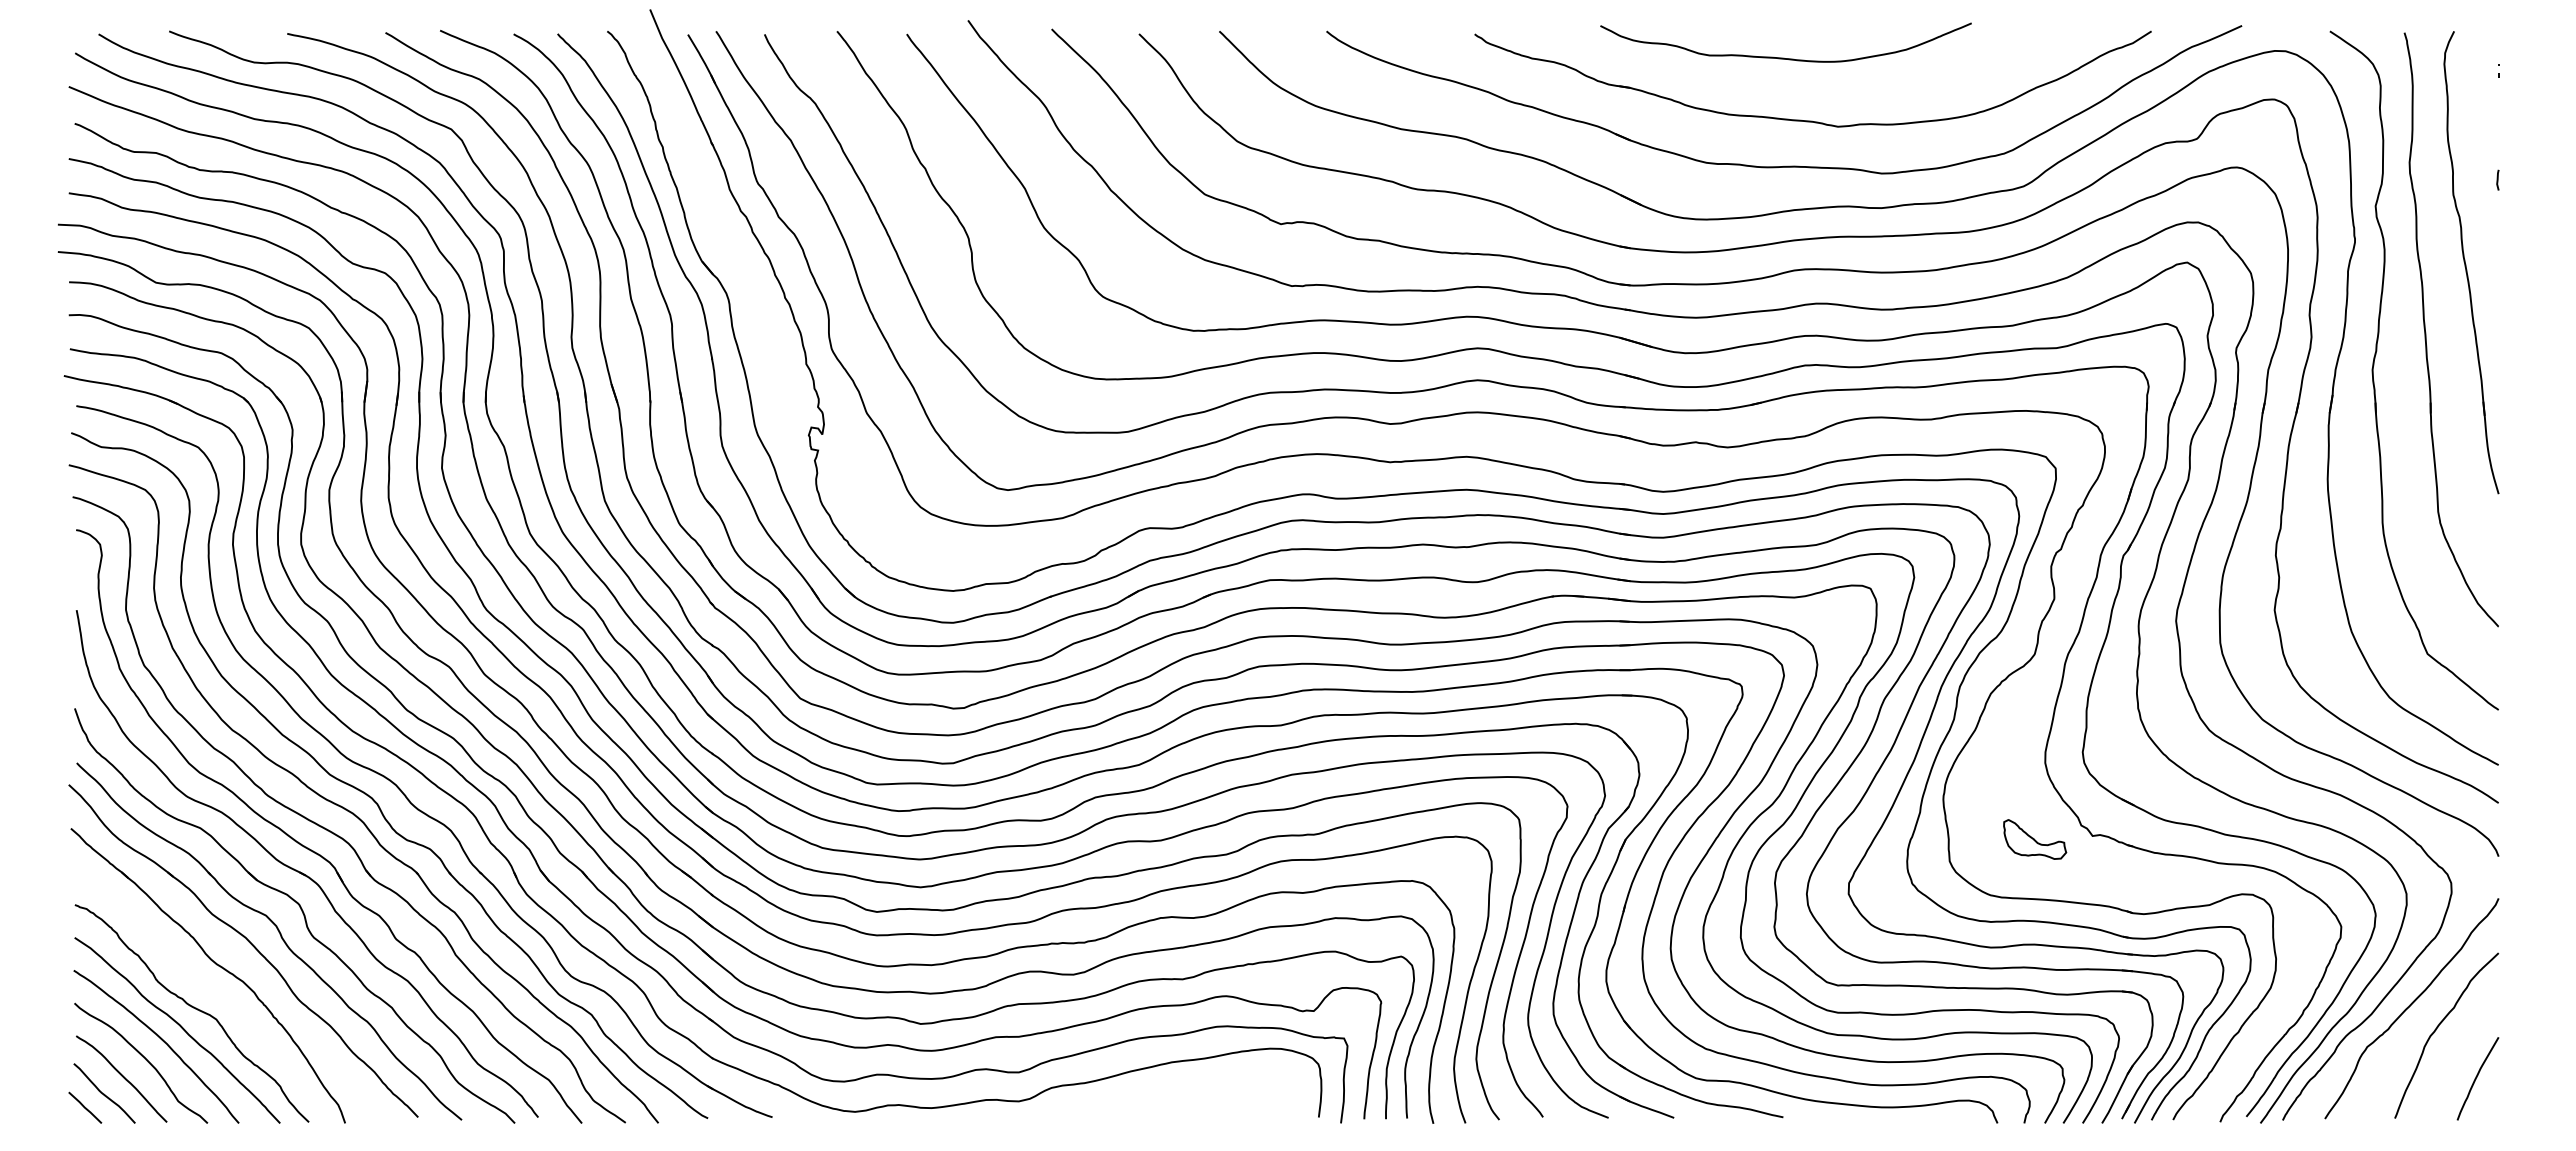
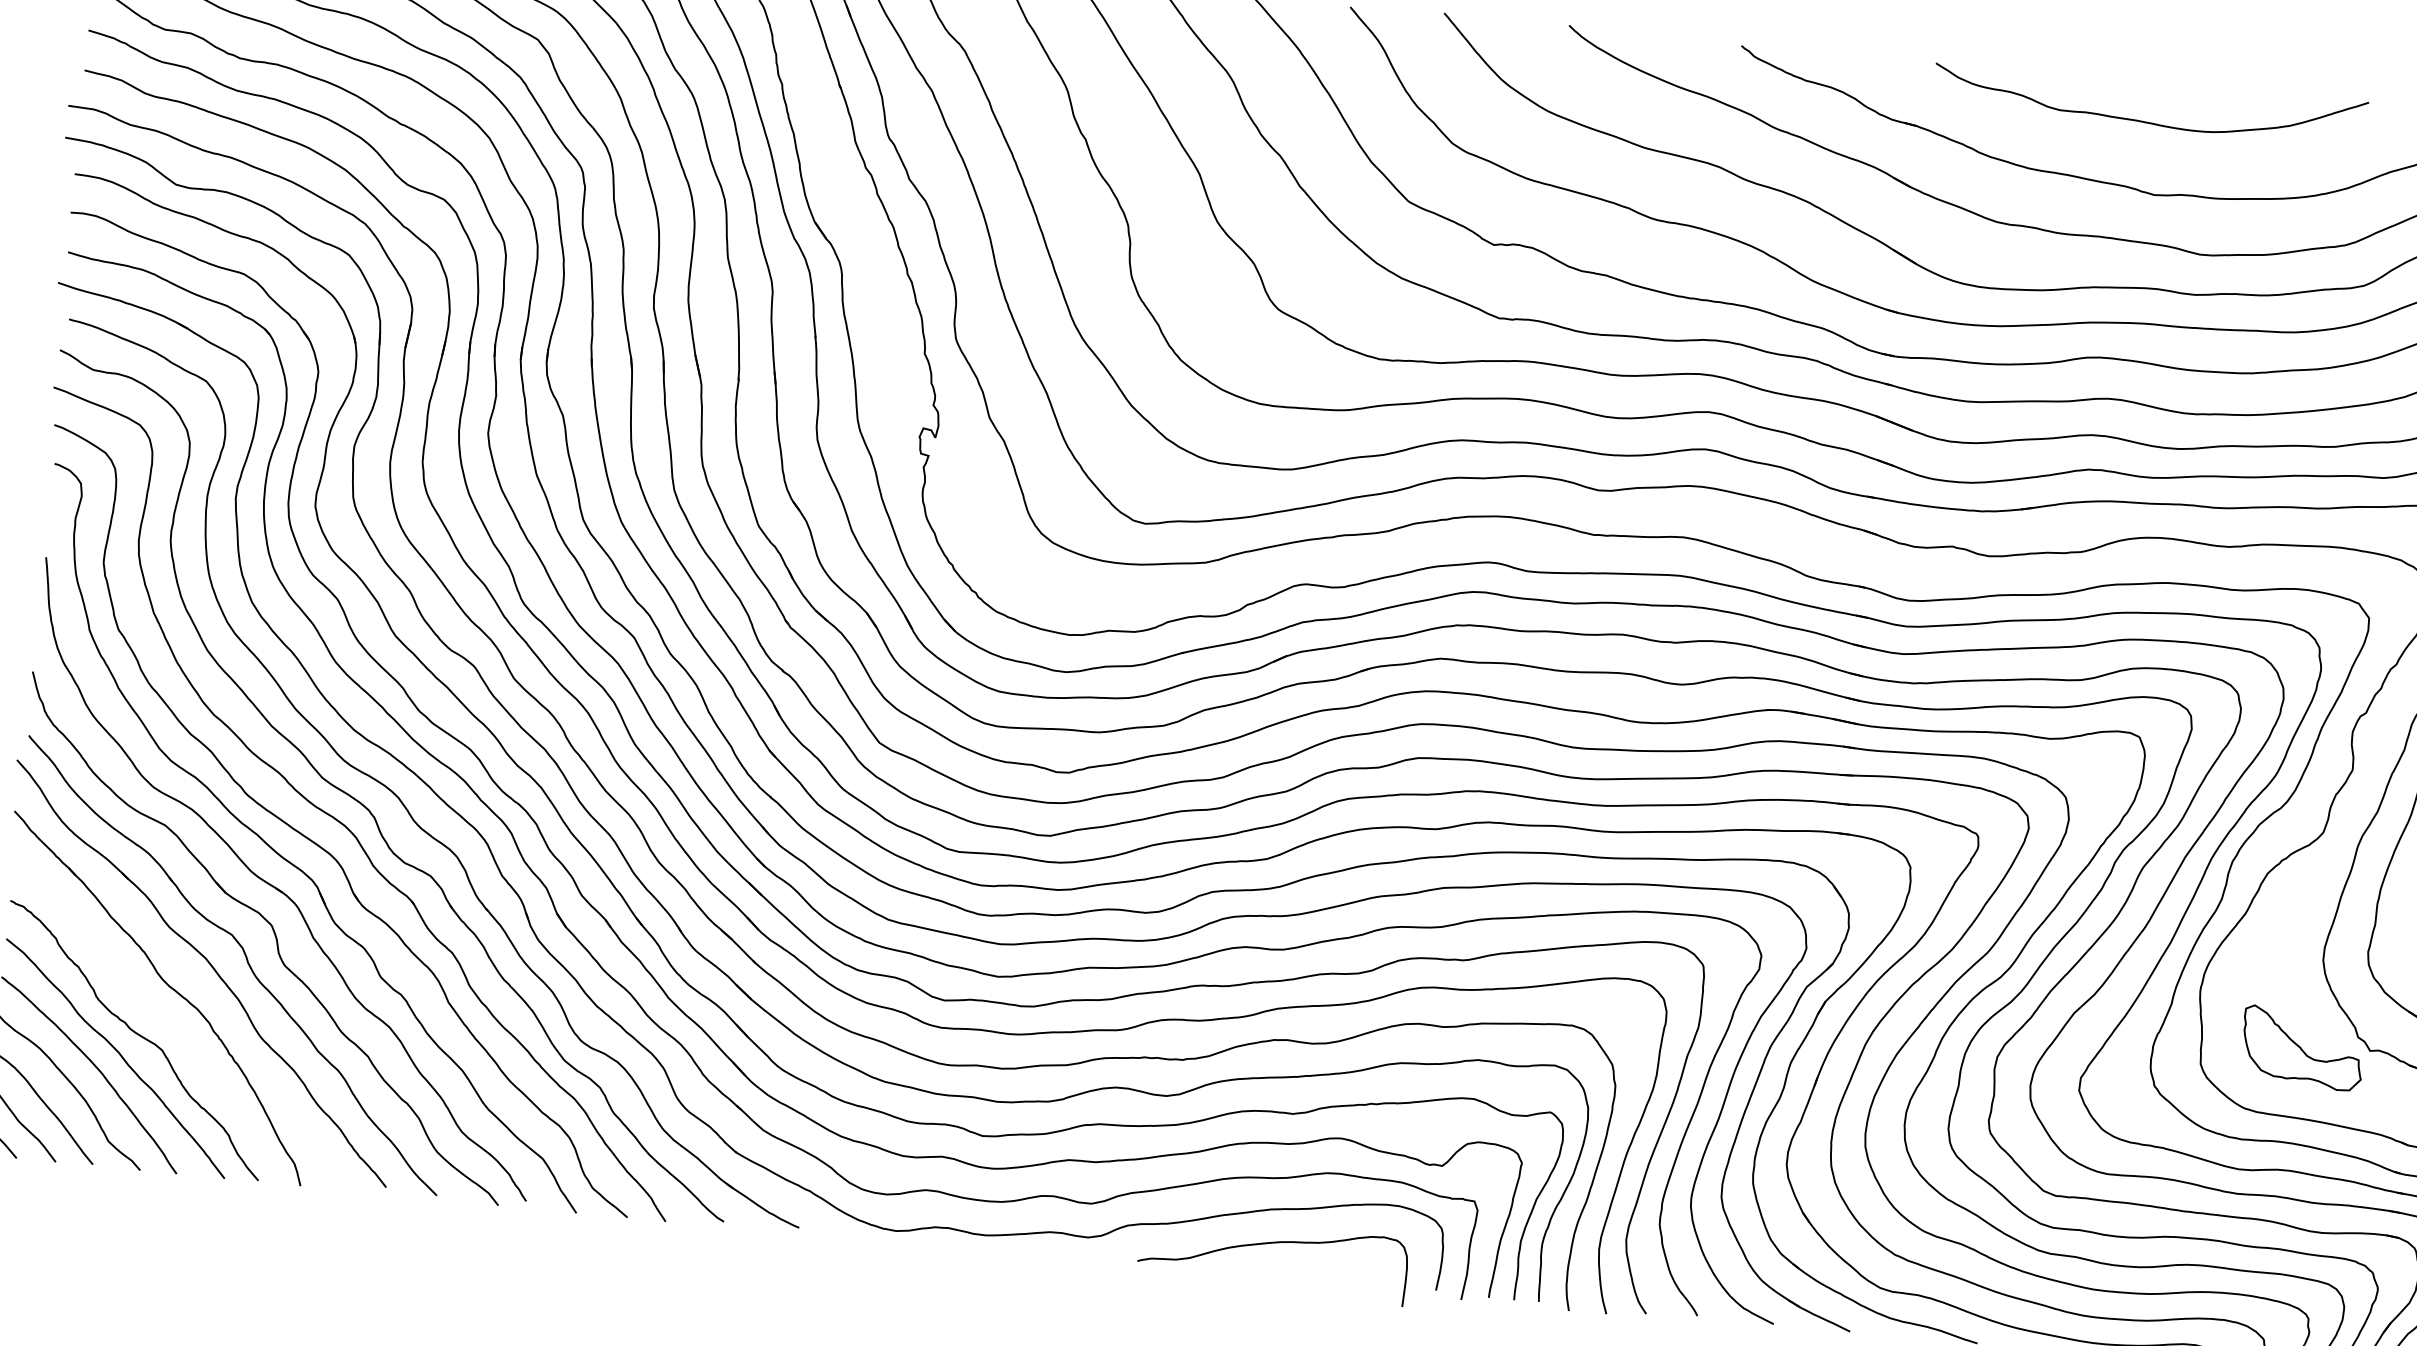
curve: (1784, 57) -> (2146, 121), moved
part: (2034, 839) -> (2301, 1048), size x1.67
curve: (1177, 1091) -> (1274, 1244), added

